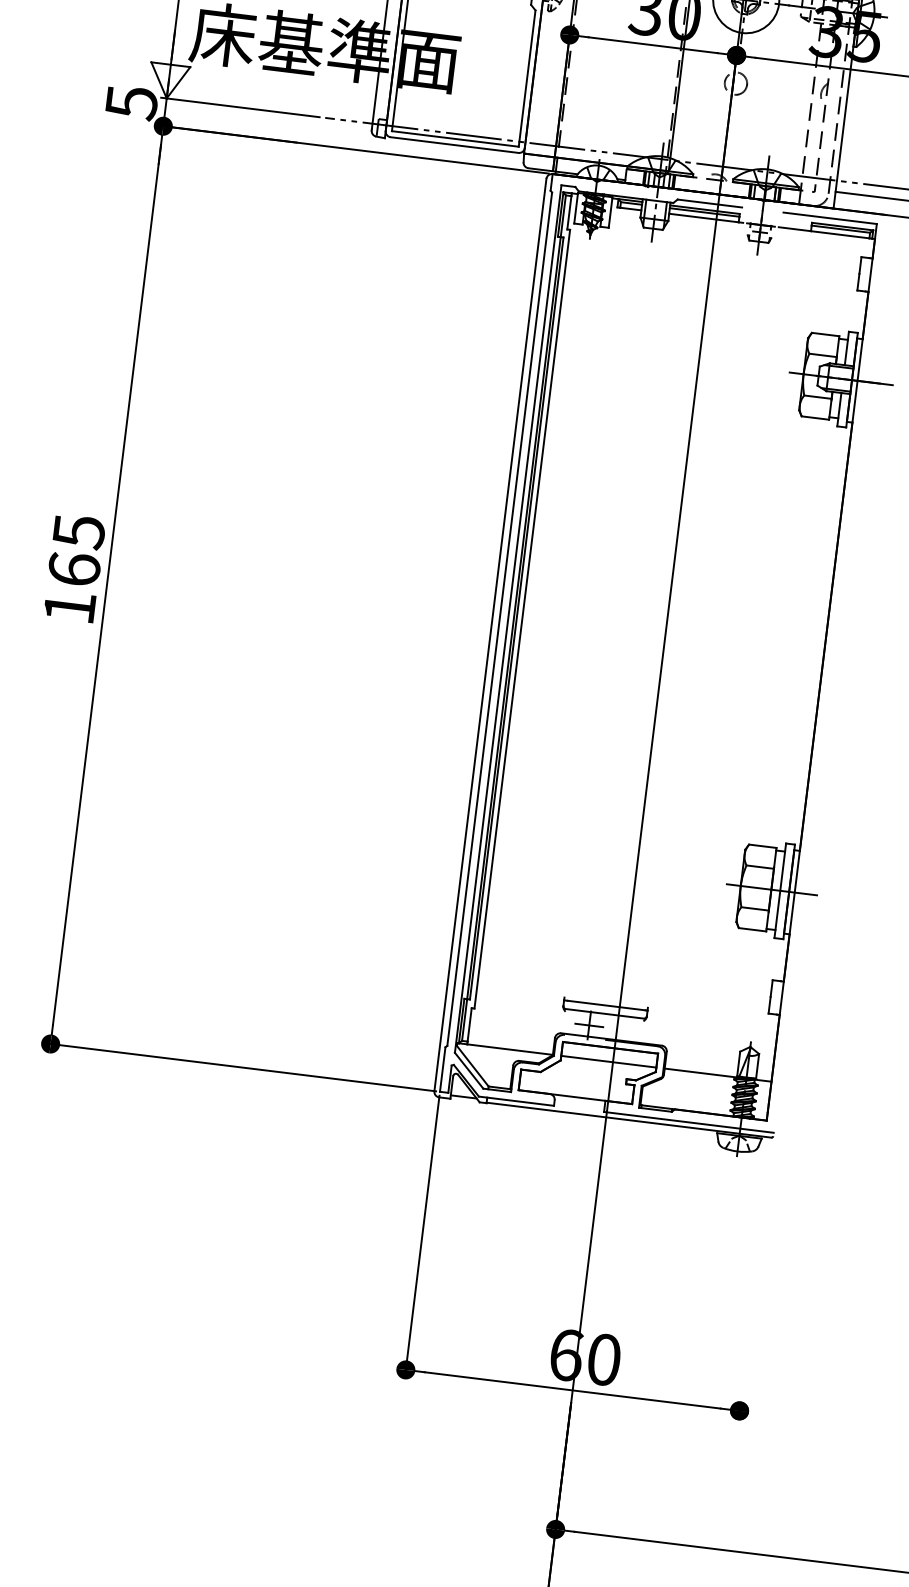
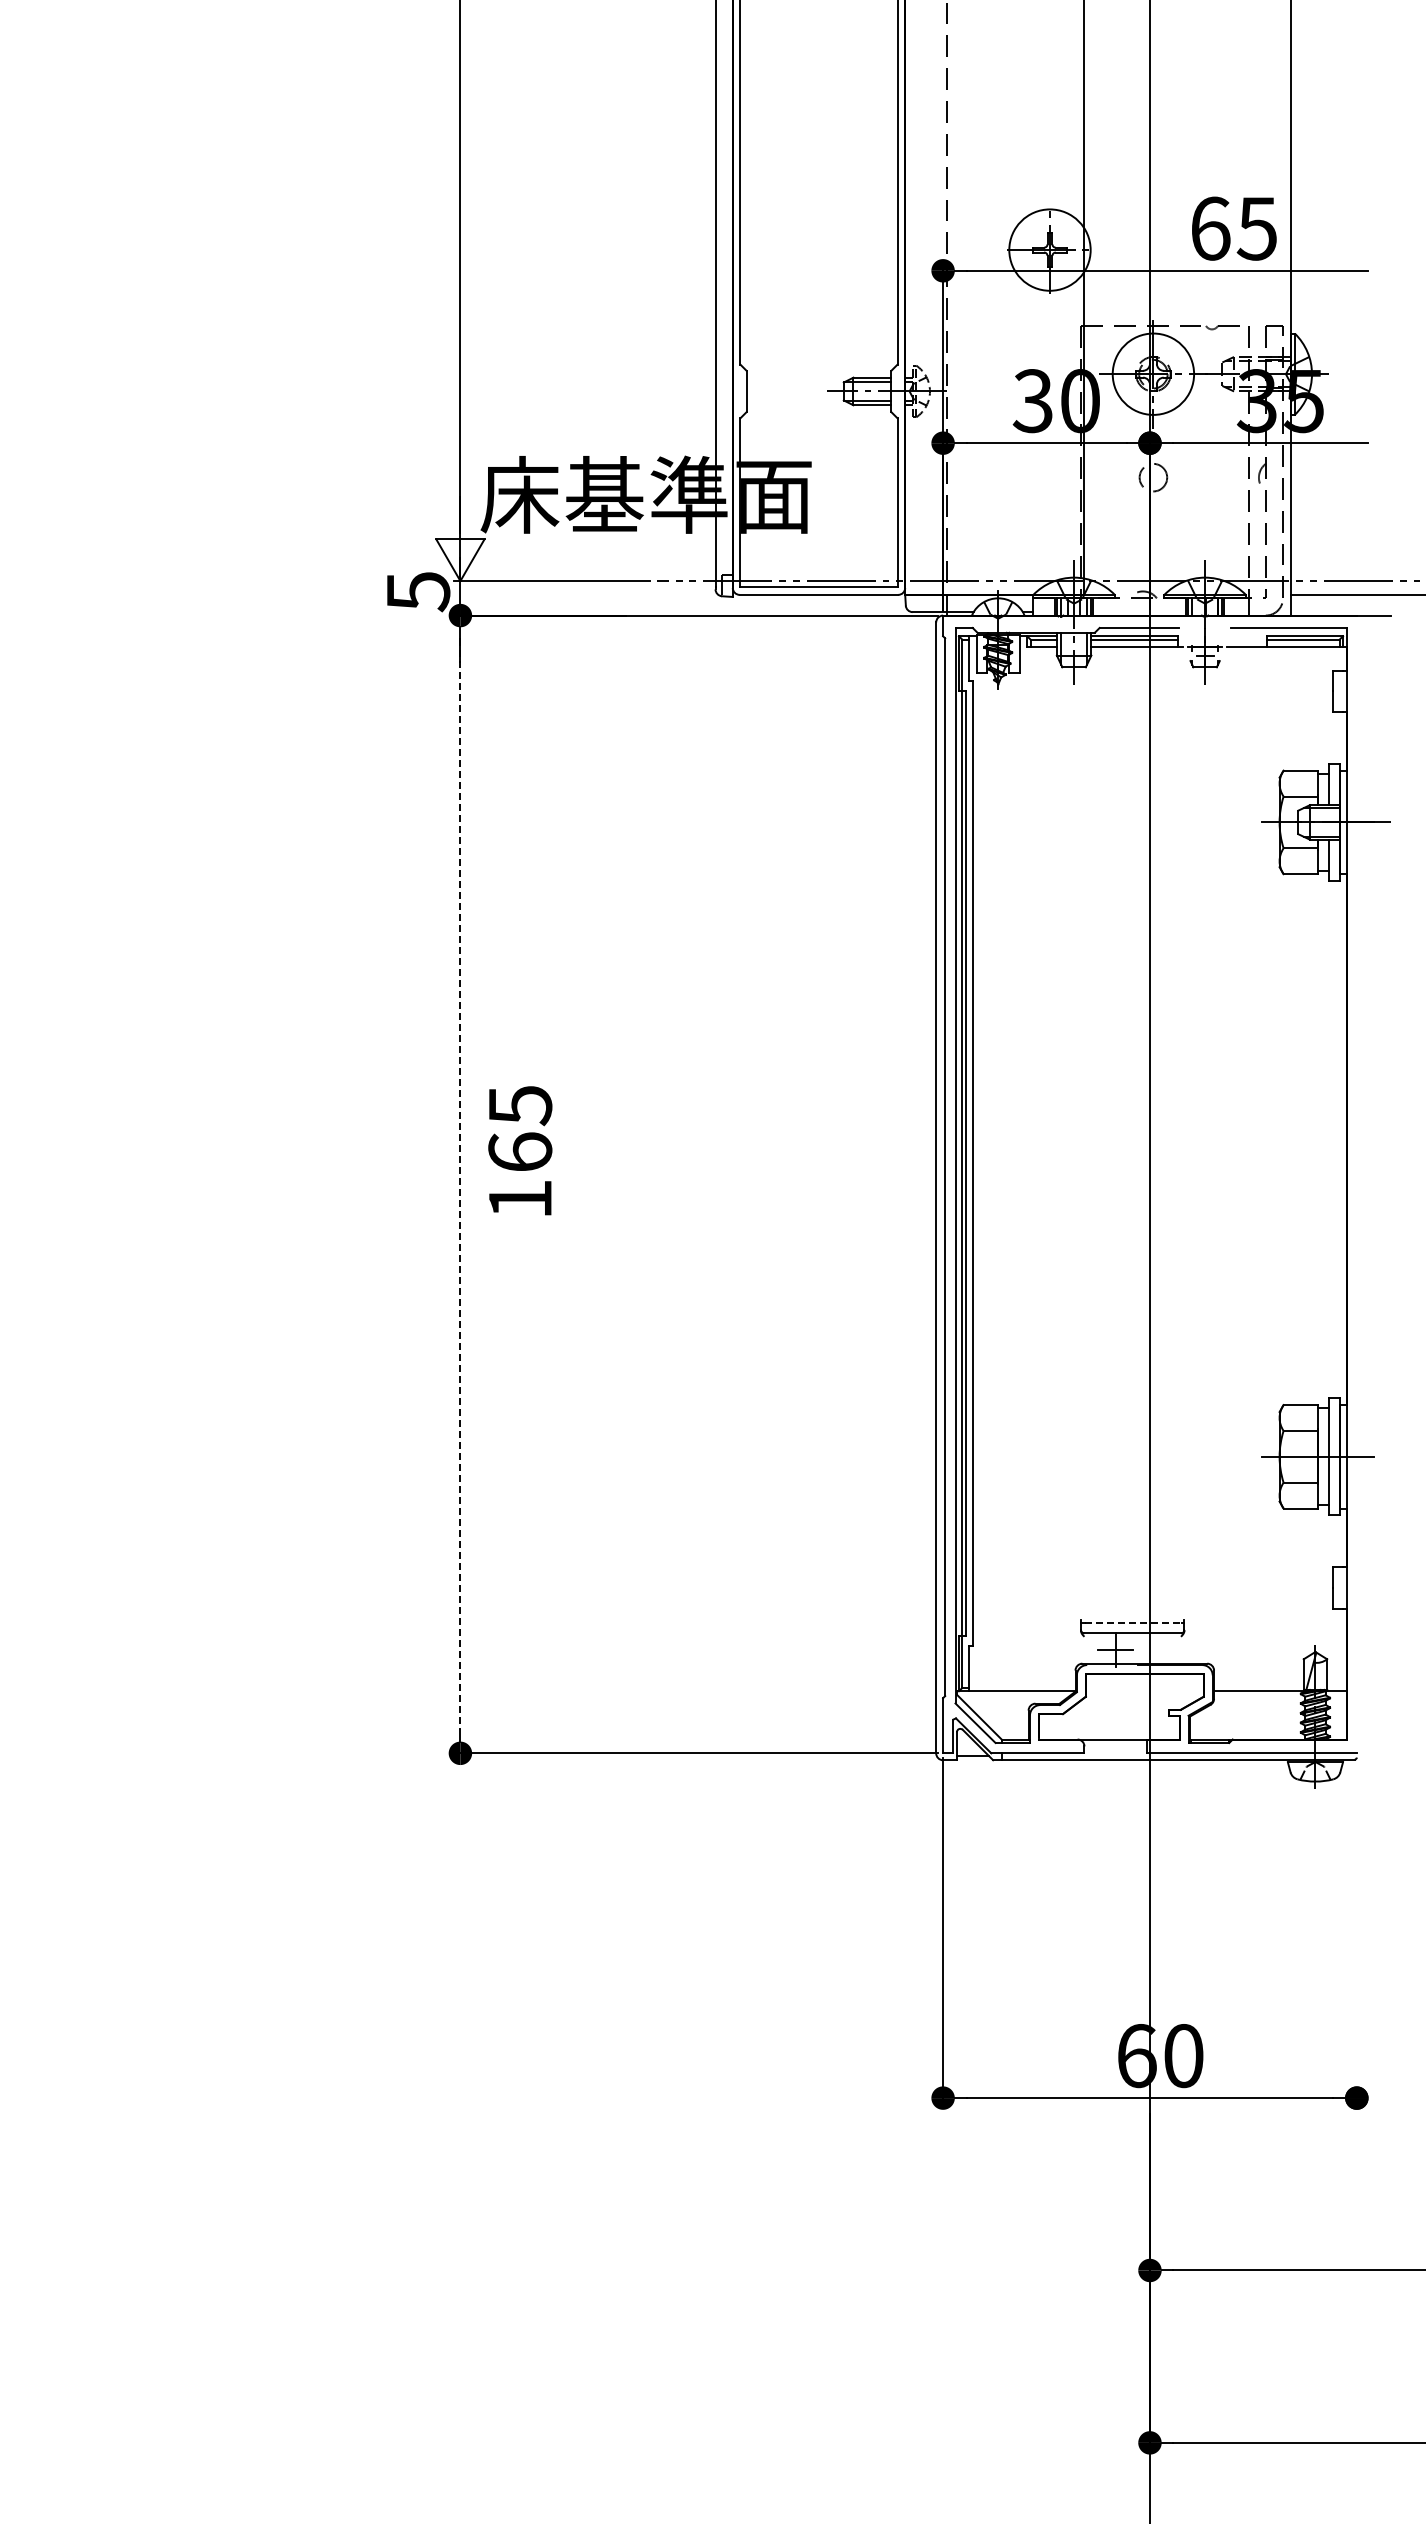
text: (74, 568) -> (520, 1150), moved
line: (107, 585) -> (460, 1184), solid -> dashed
line: (607, 1006) -> (1134, 1623), solid -> dashed
line: (608, 1061) -> (1144, 1691), removed

